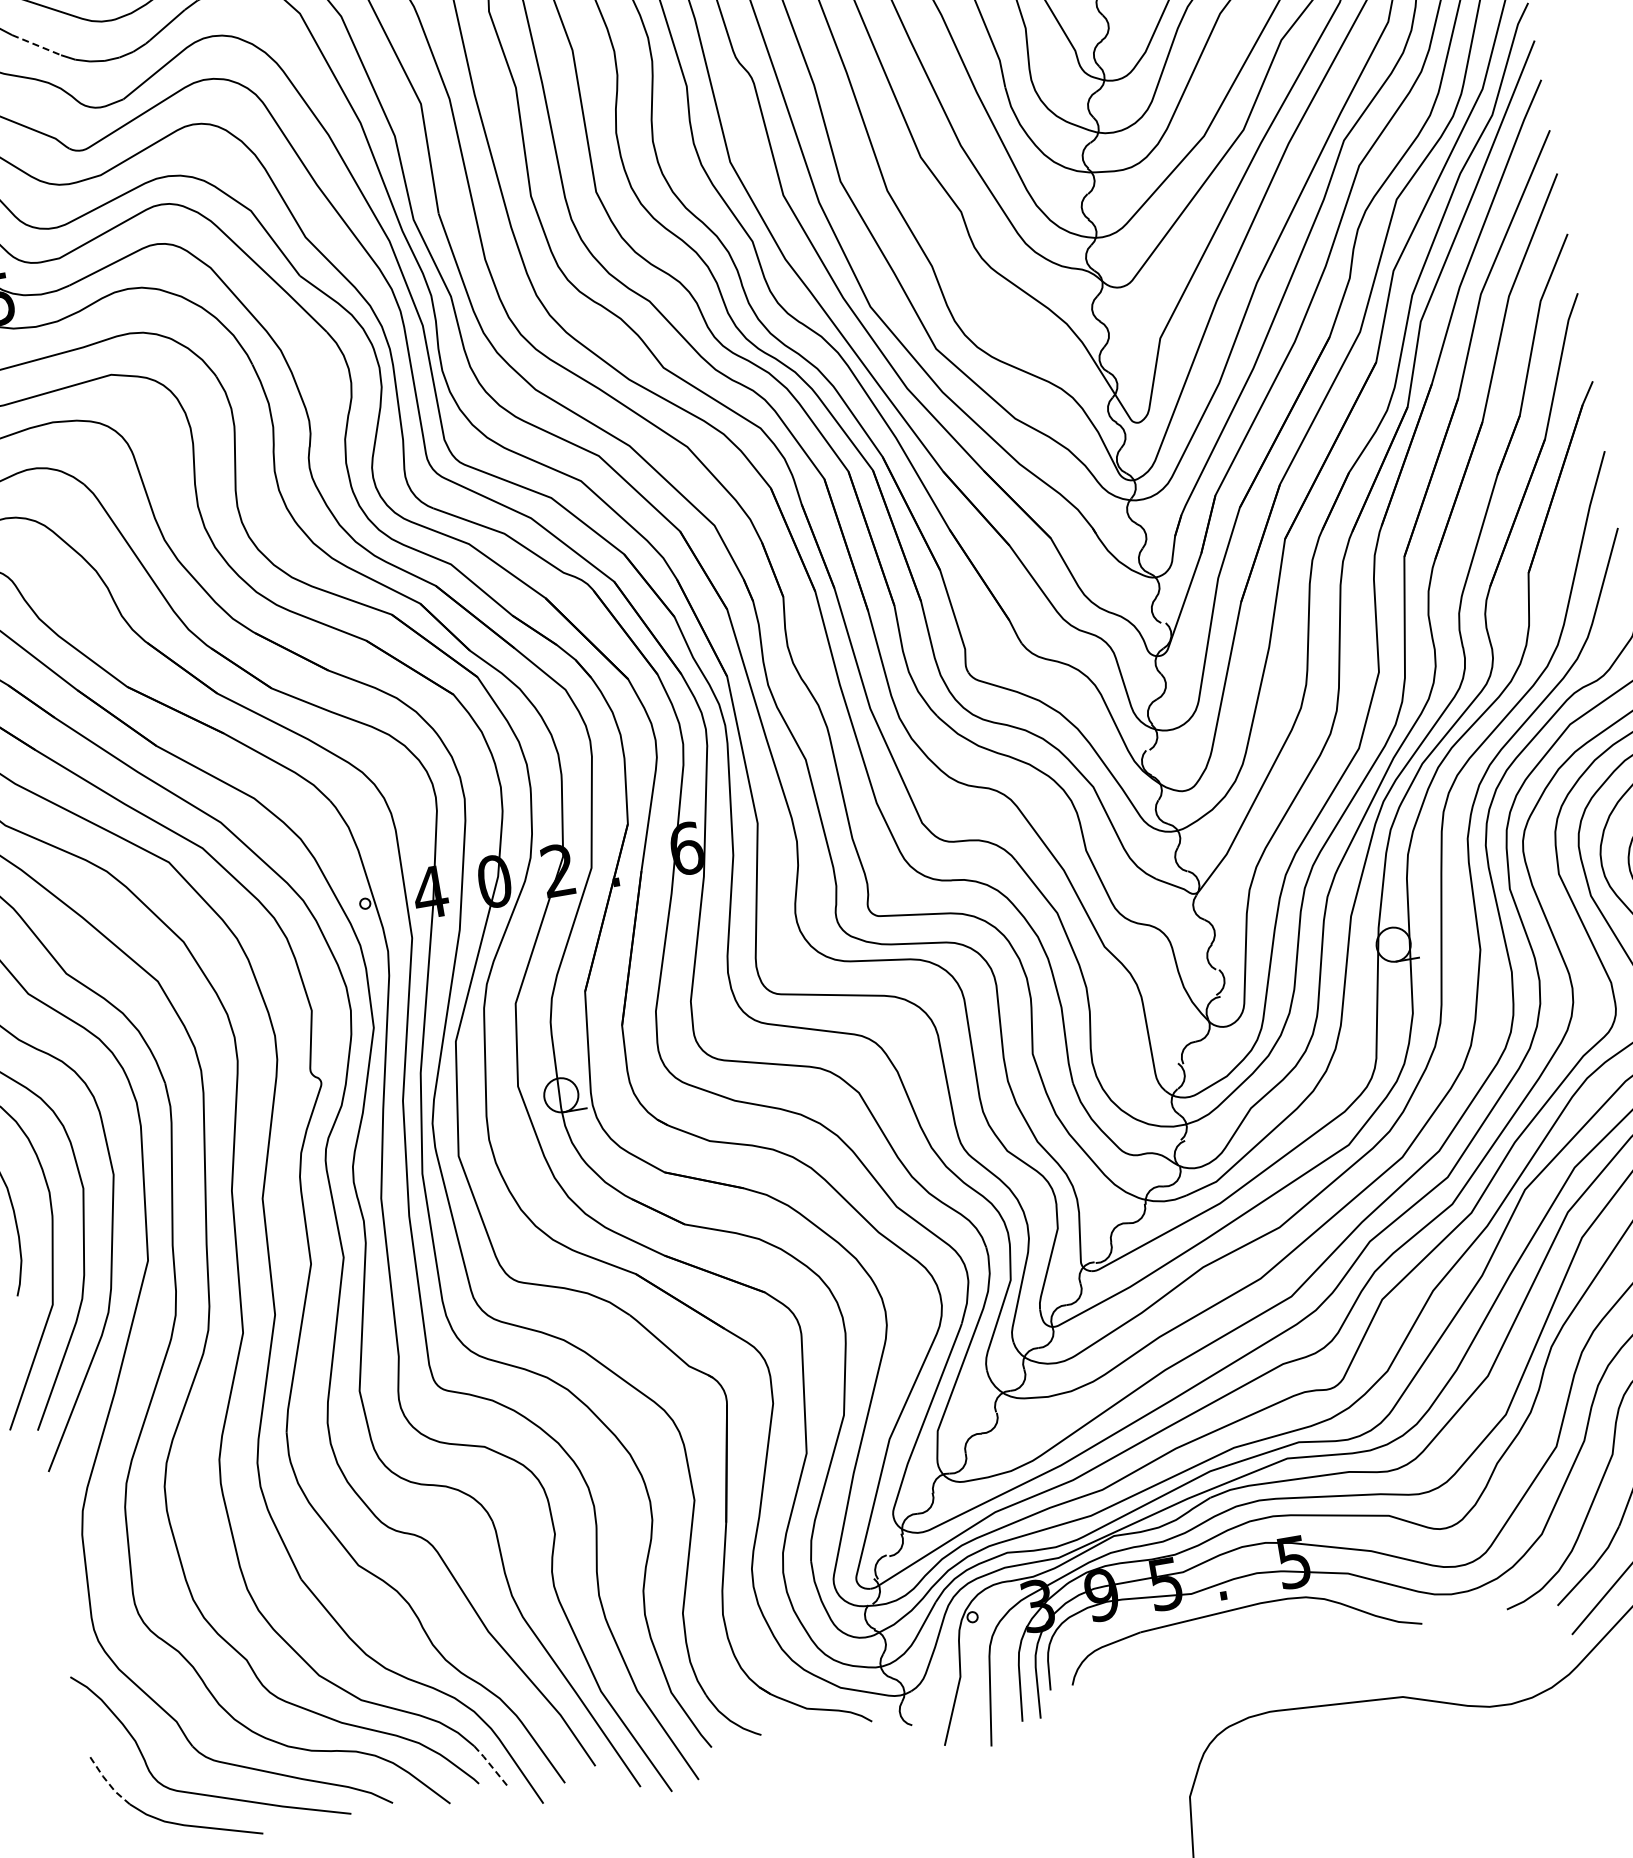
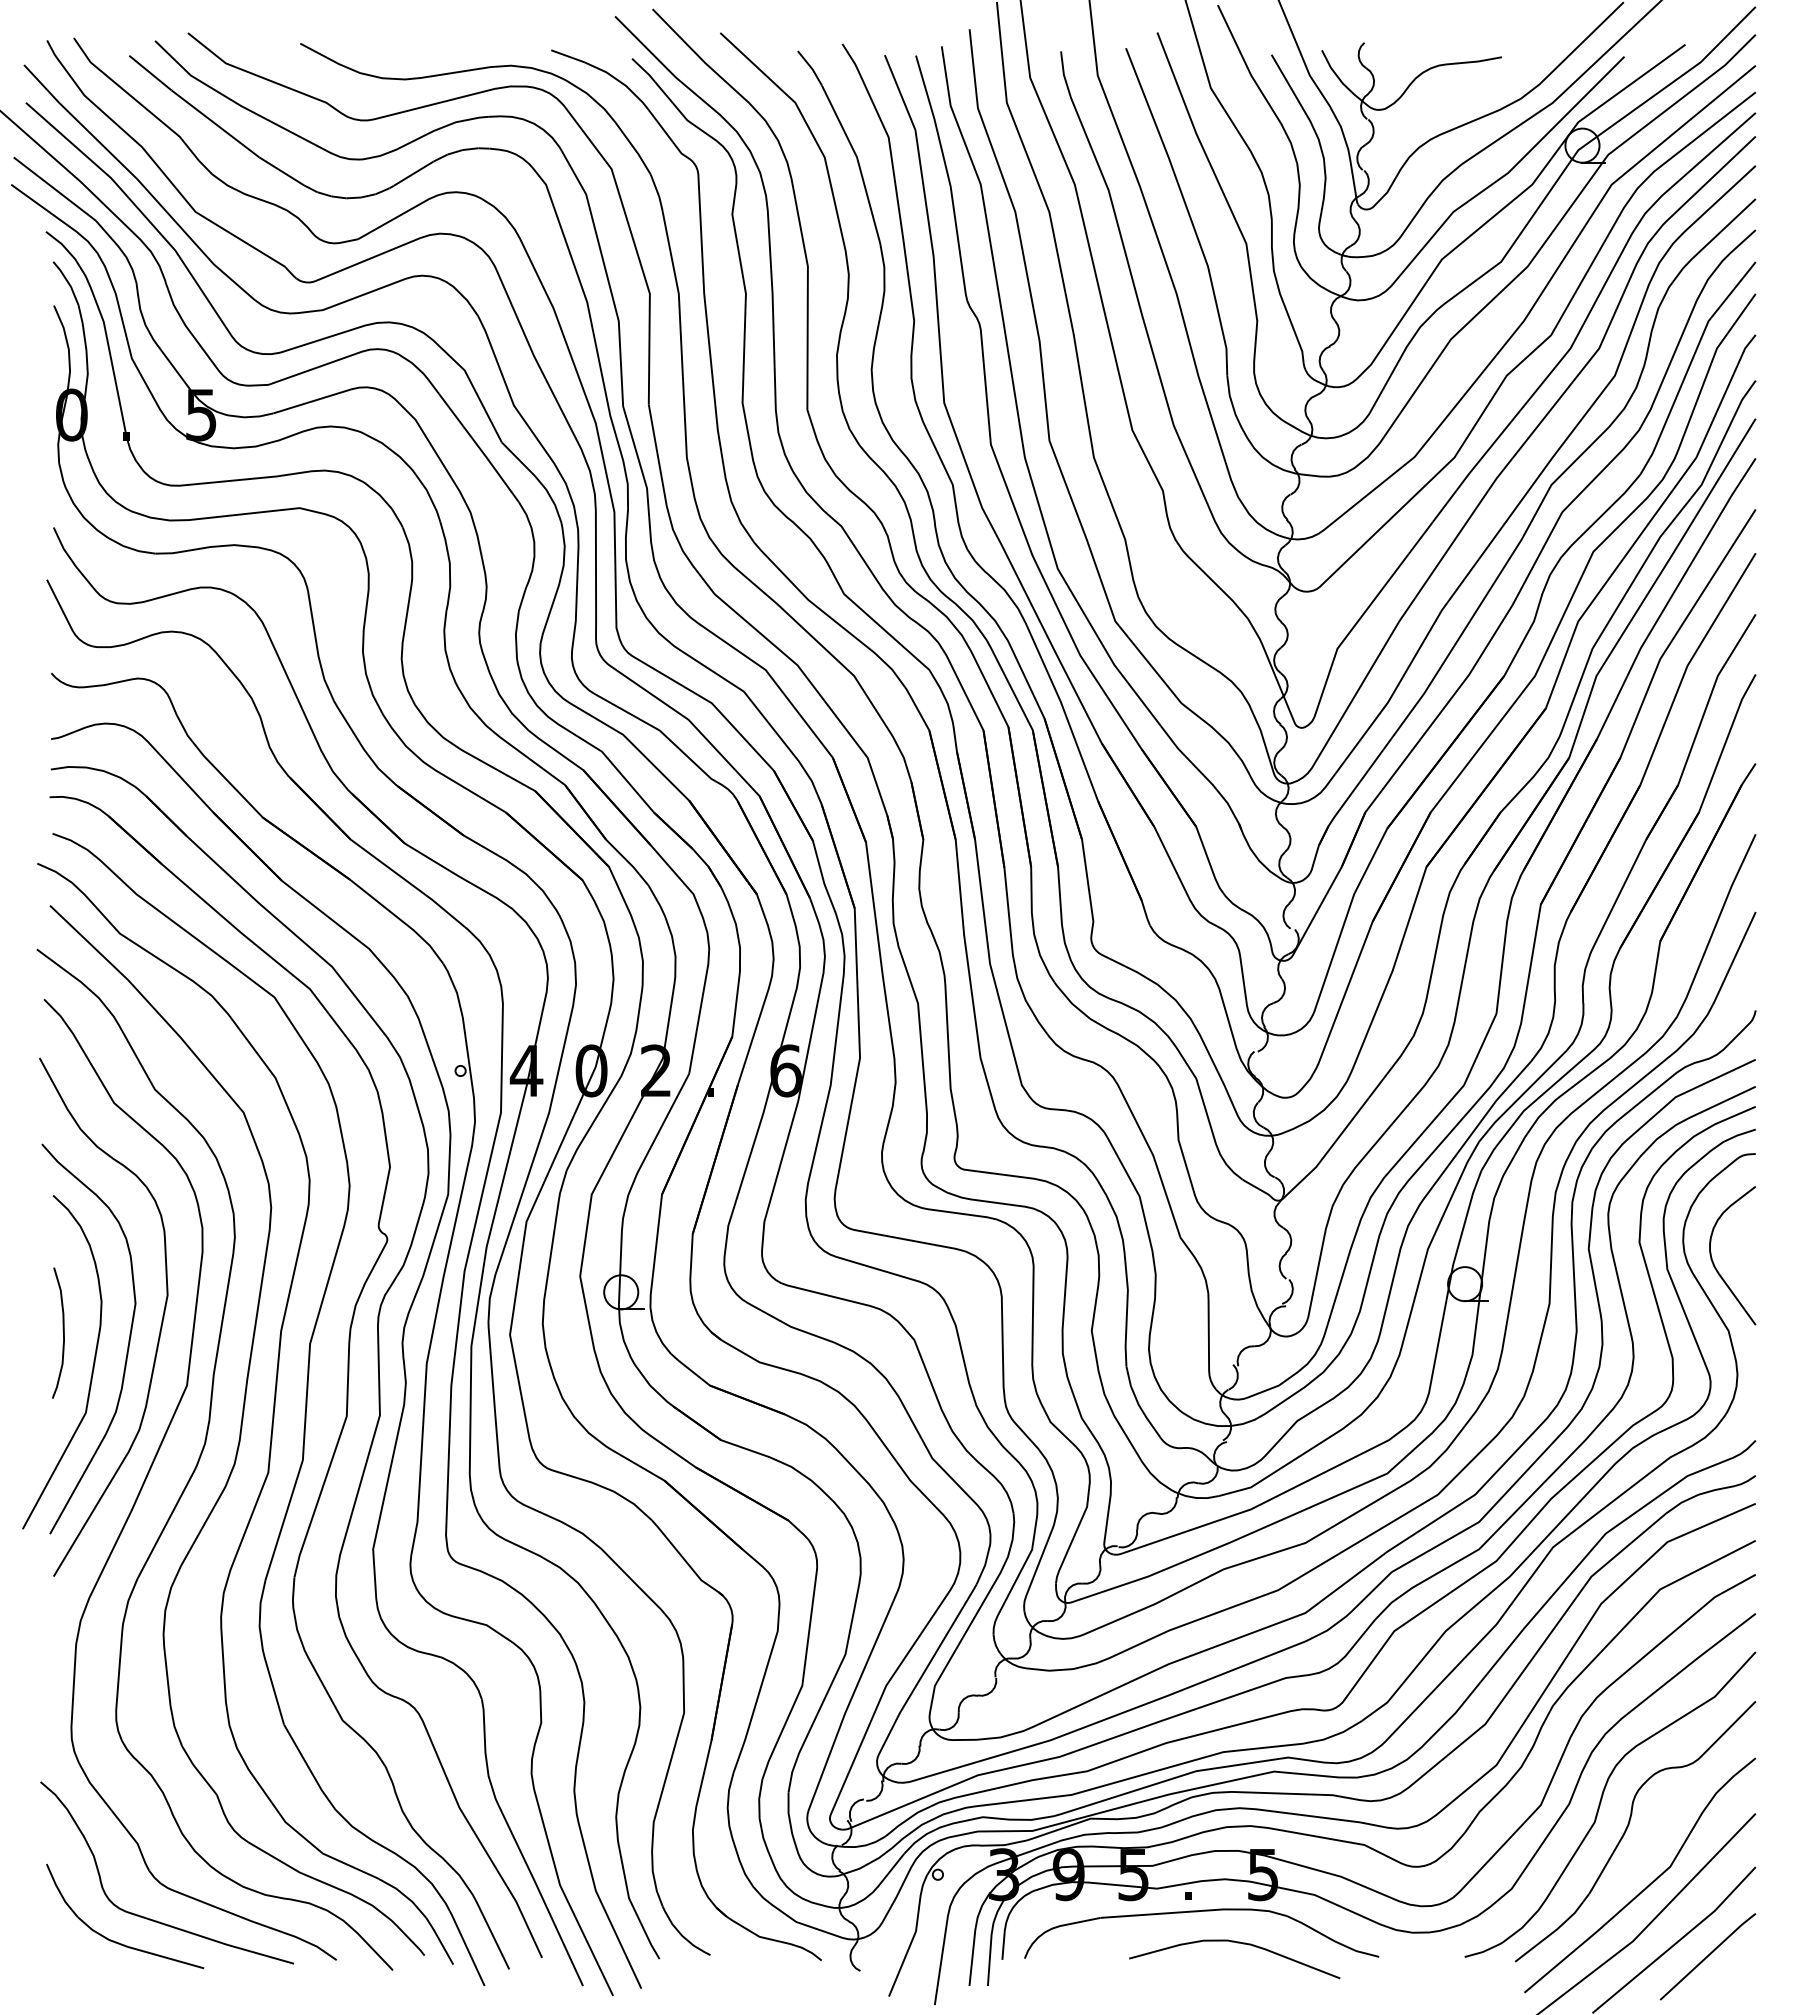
line: (37, 45) -> (282, 171), dashed -> solid
curve: (1280, 1634) -> (1237, 1943), added
line: (491, 1766) -> (439, 1940), dashed -> solid
line: (108, 1782) -> (60, 1892), dashed -> solid

